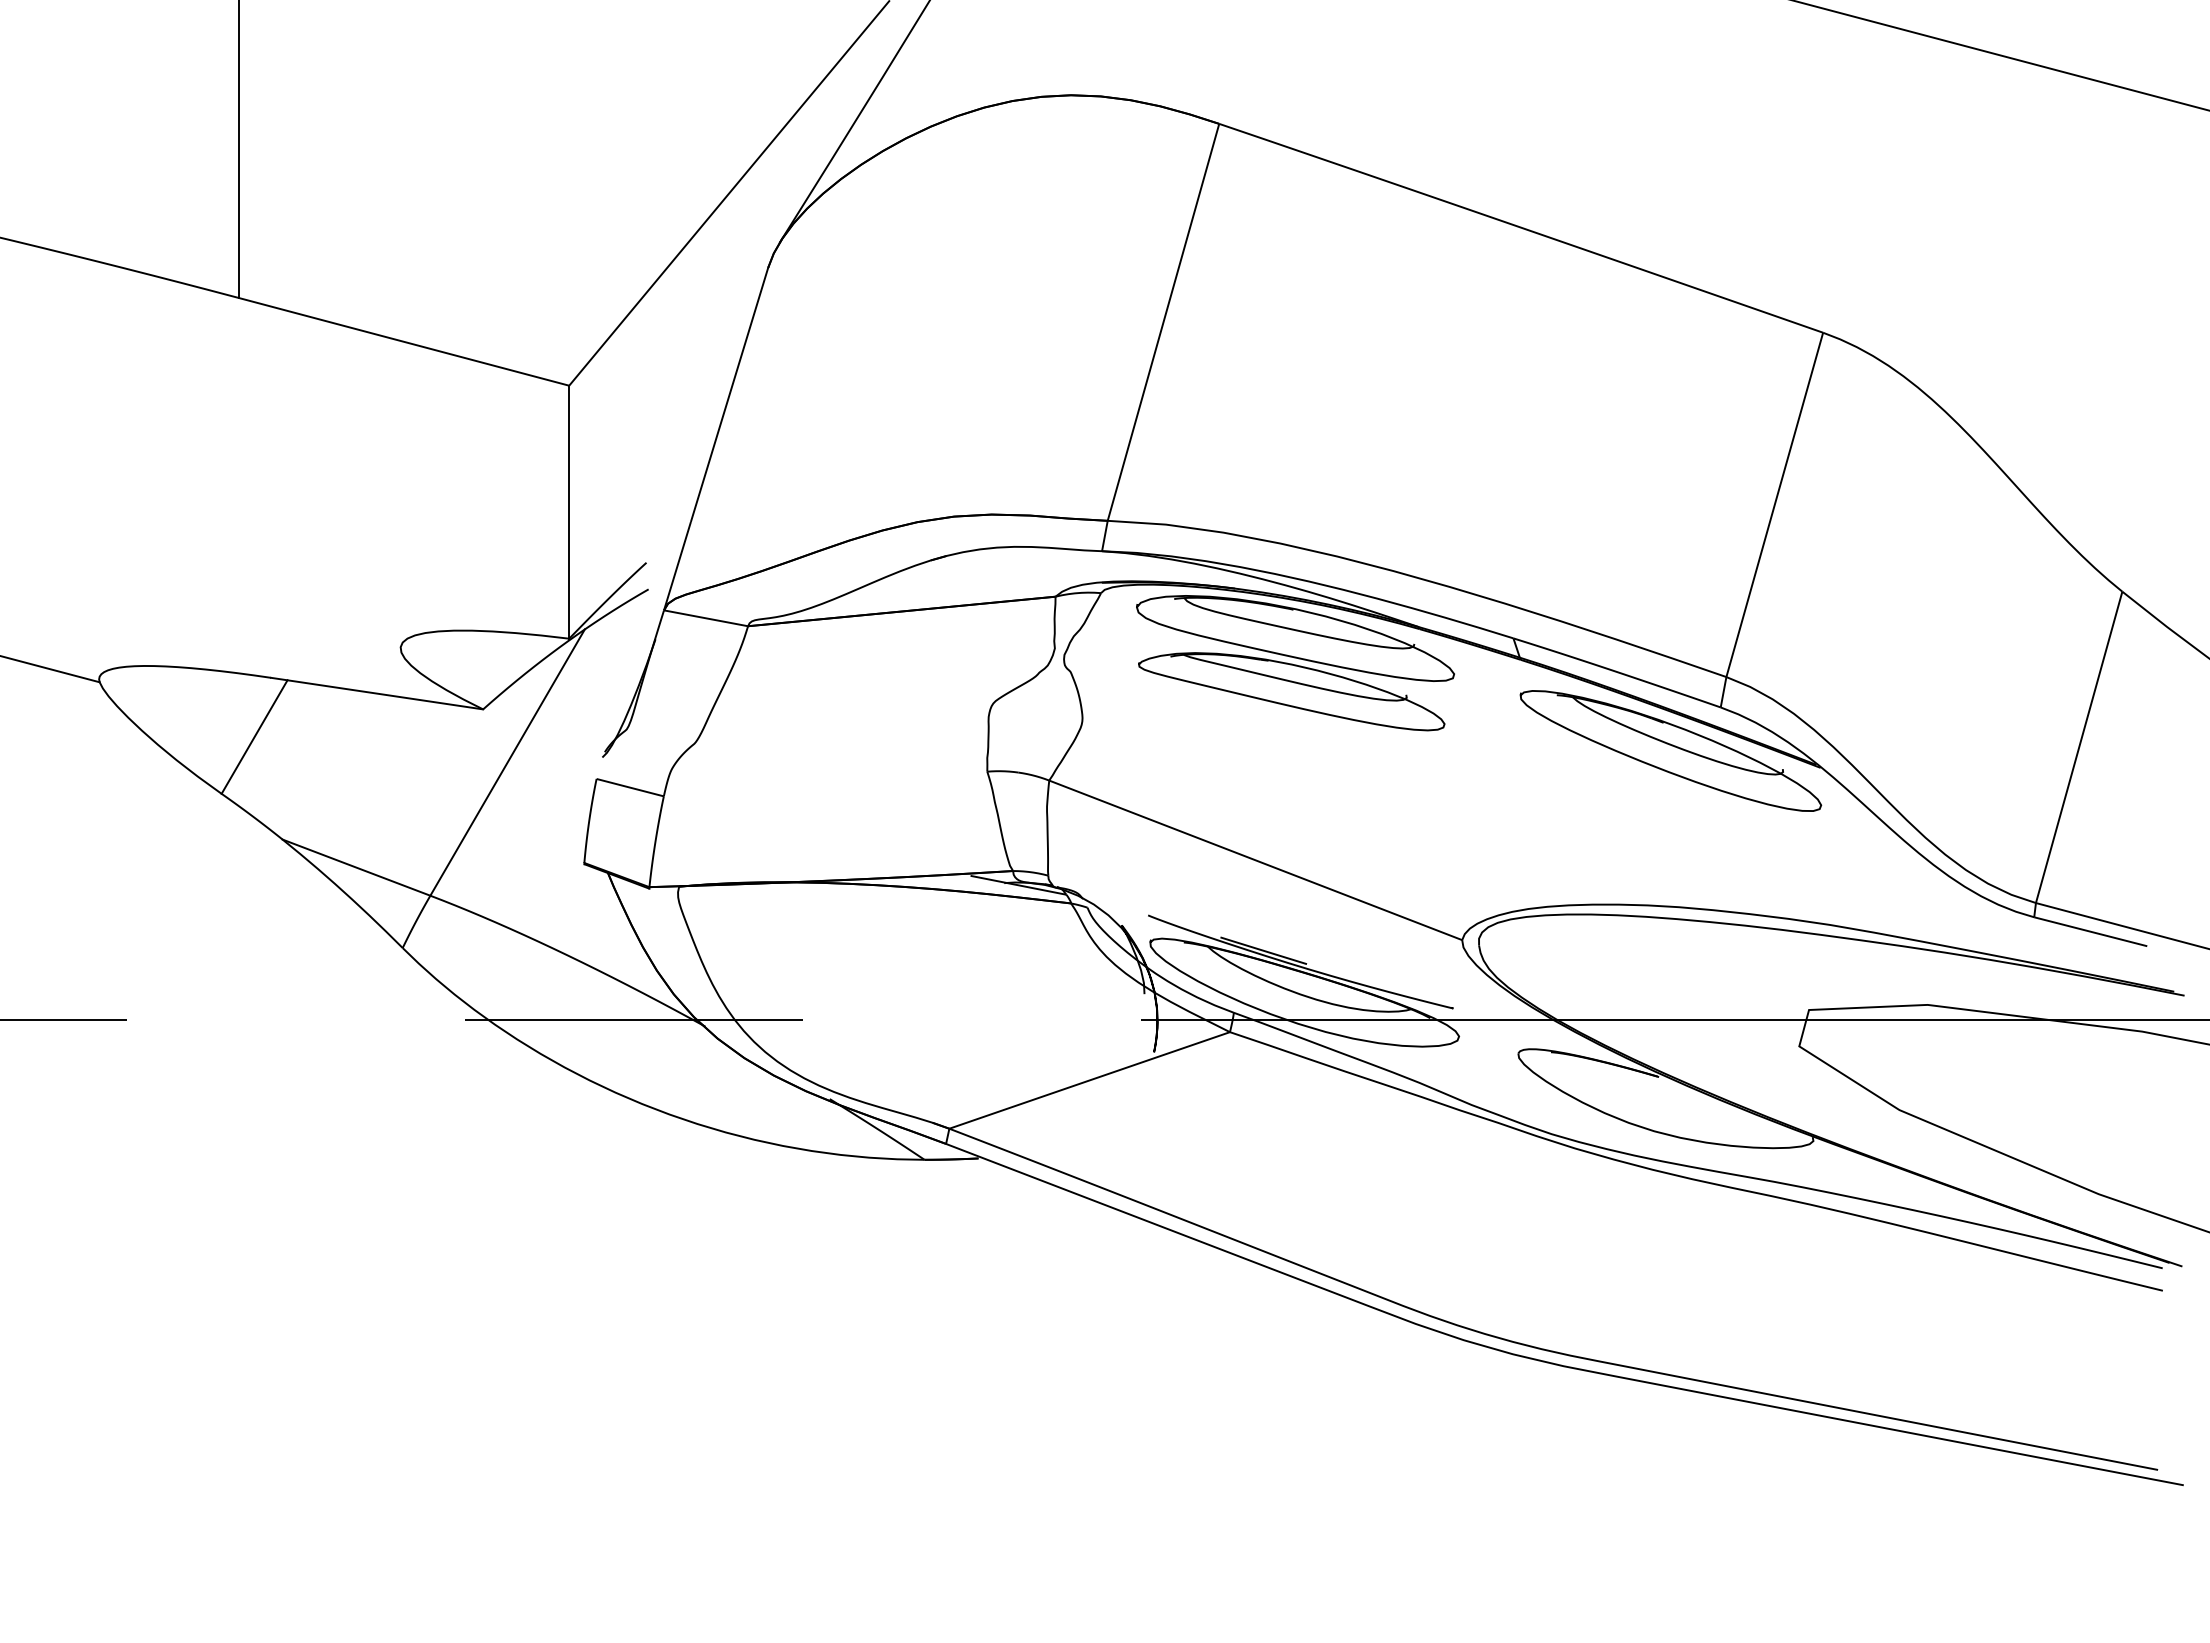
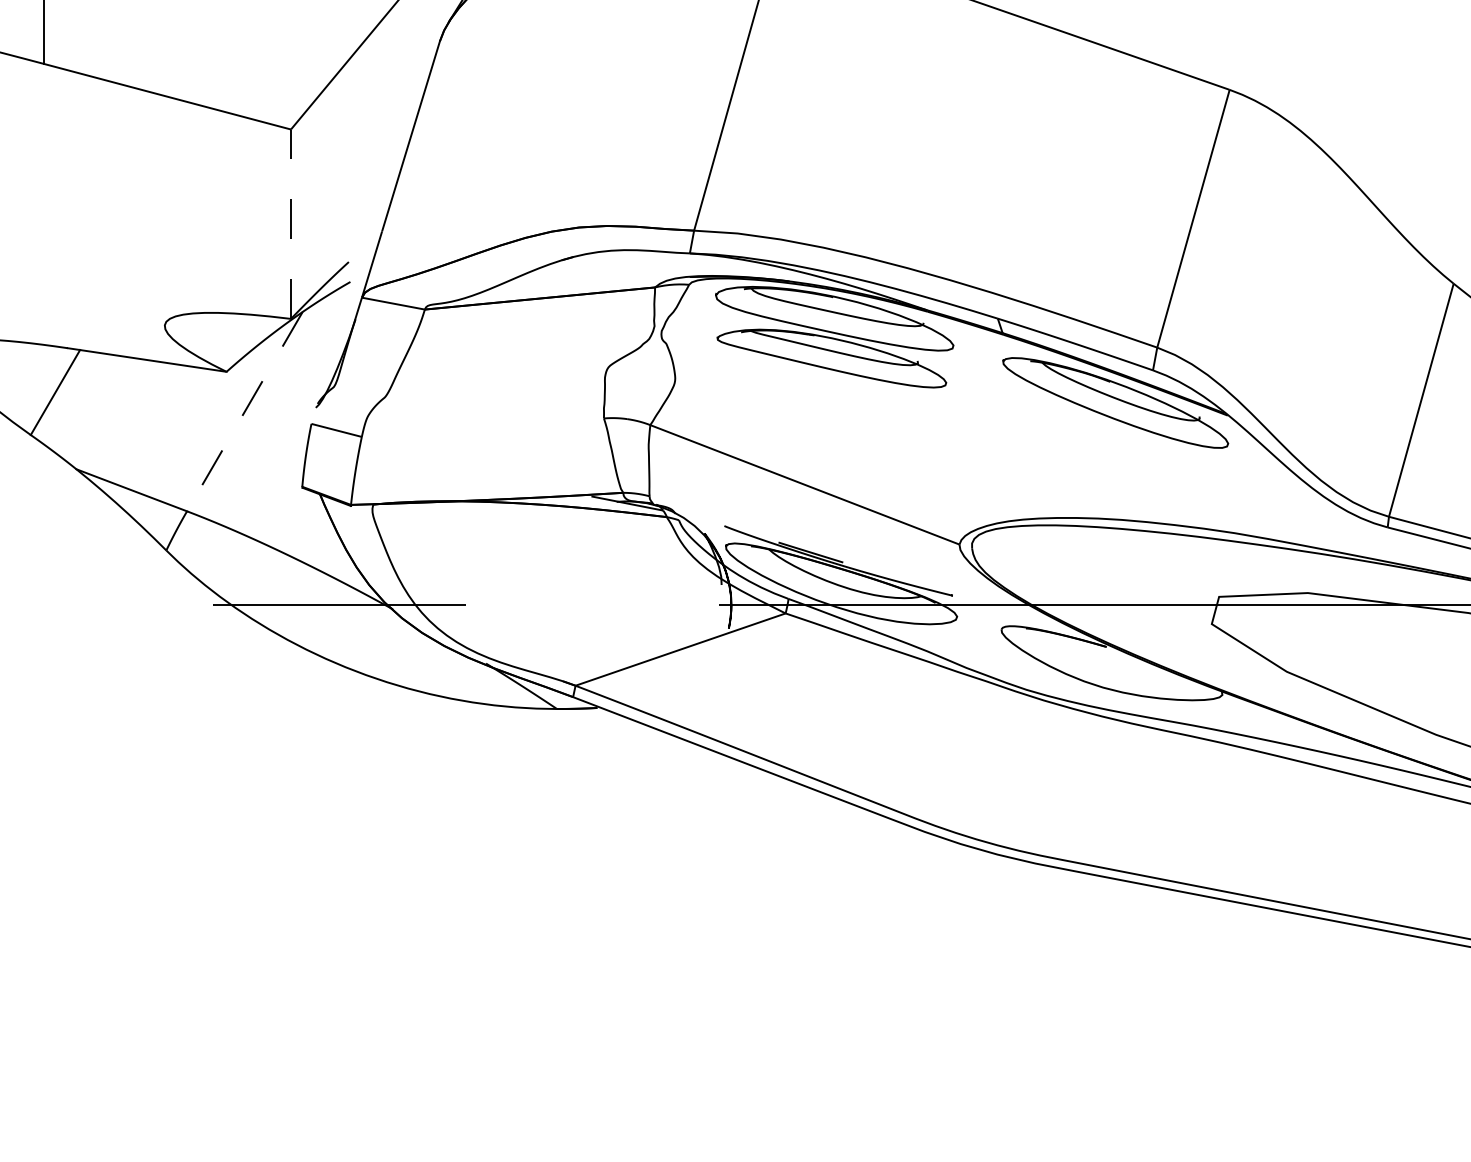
line: (569, 511) -> (291, 223), solid -> dashed
line: (507, 762) -> (244, 411), solid -> dashed

